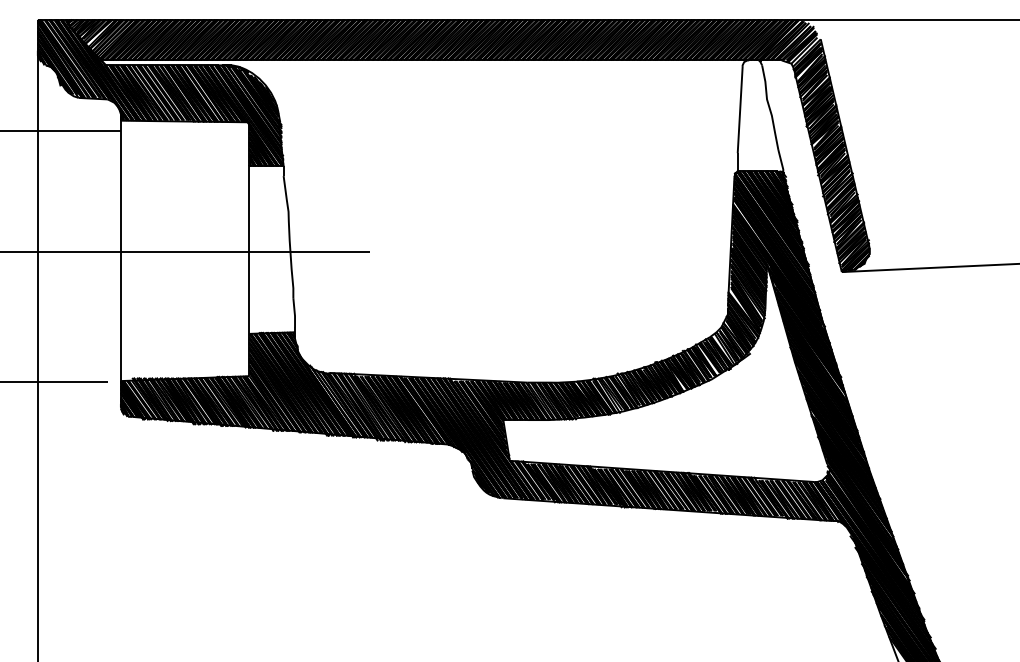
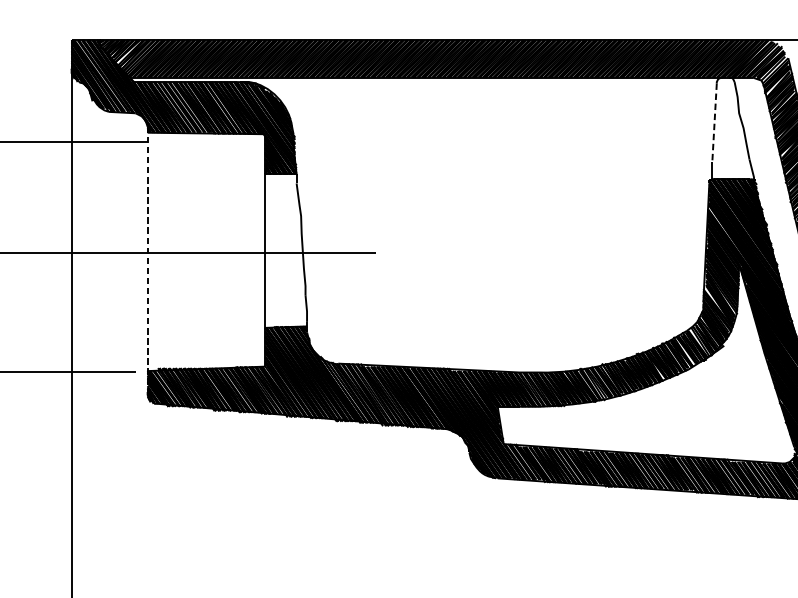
line: (740, 110) -> (714, 123), solid -> dashed
line: (120, 259) -> (147, 259), solid -> dashed

